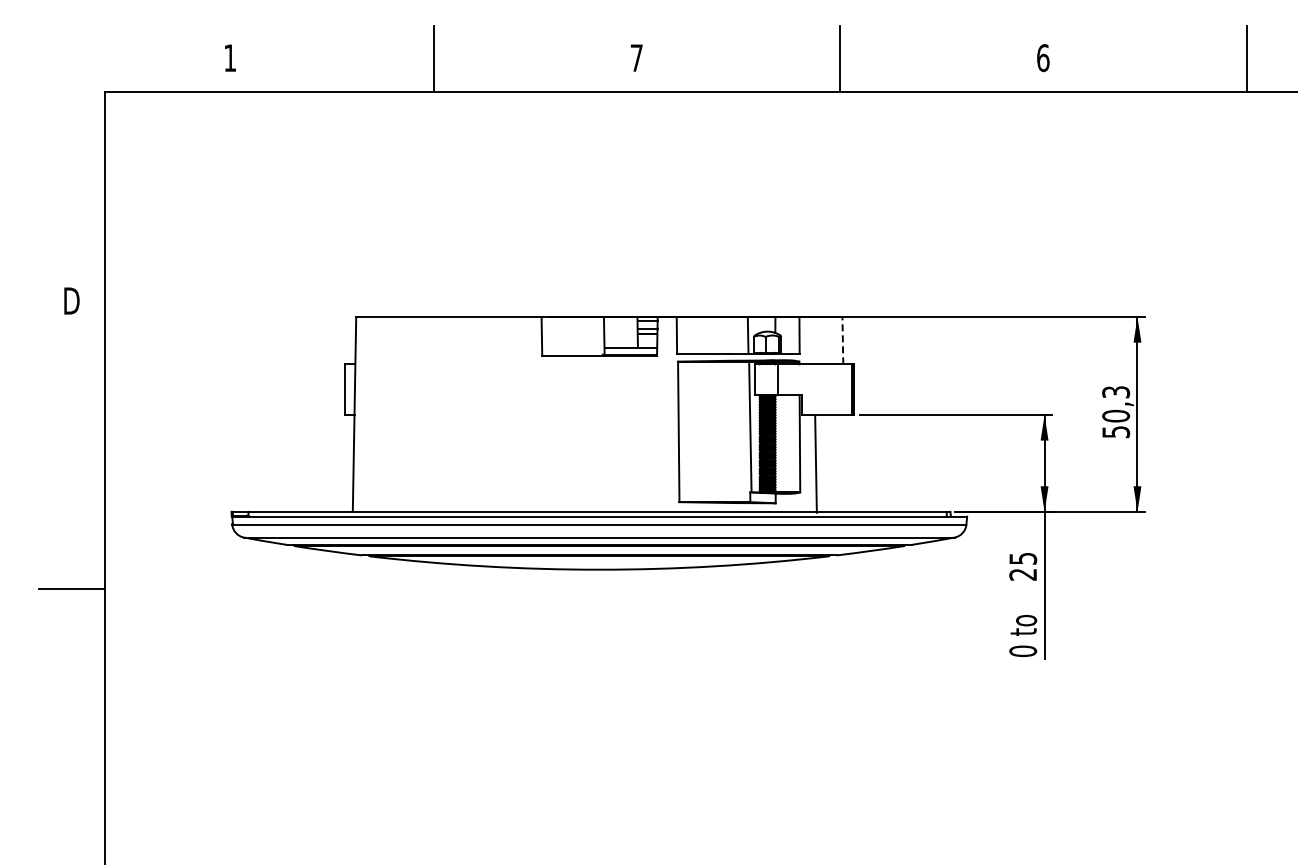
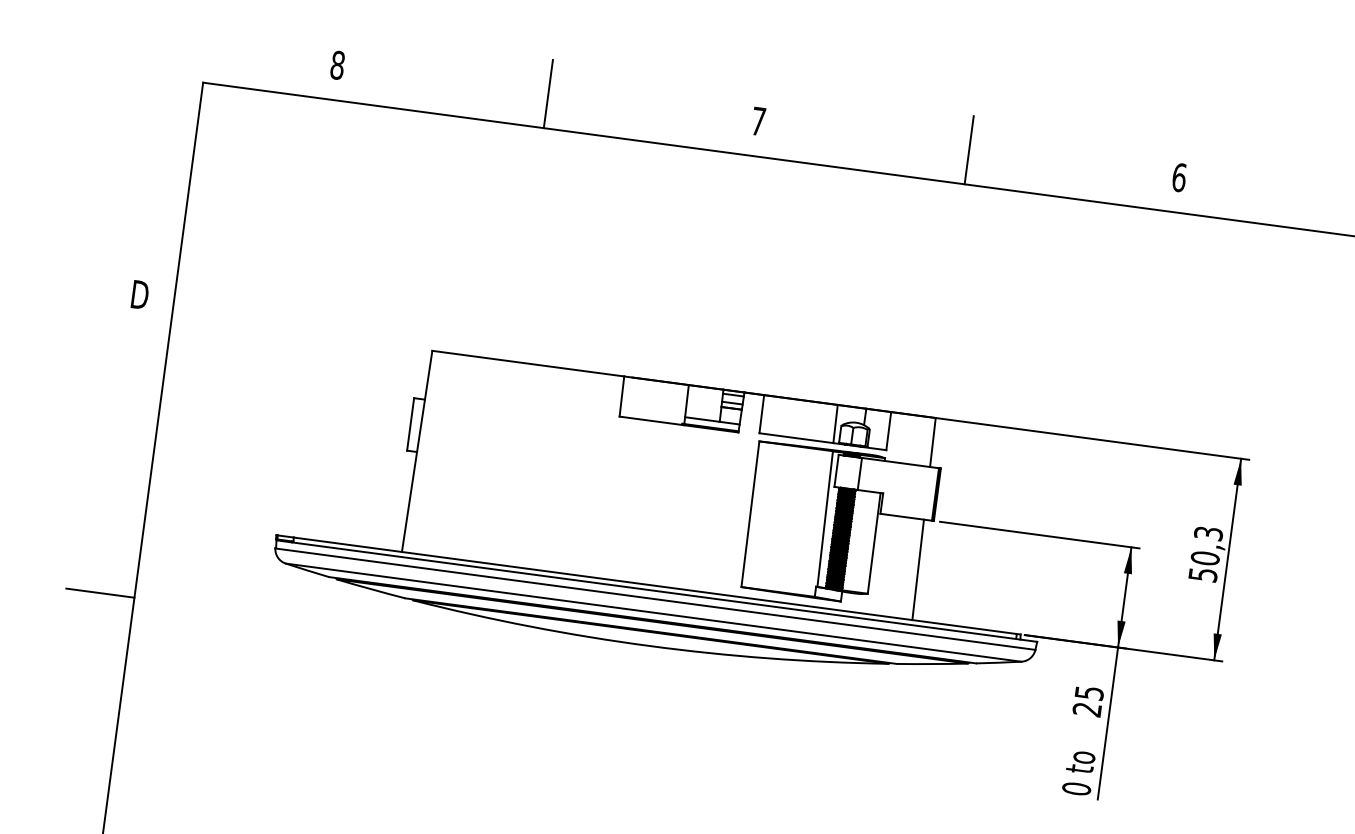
text: (230, 58) -> (337, 65), 1 -> 8
line: (842, 340) -> (932, 442), dashed -> solid
line: (815, 464) -> (917, 569), moved

